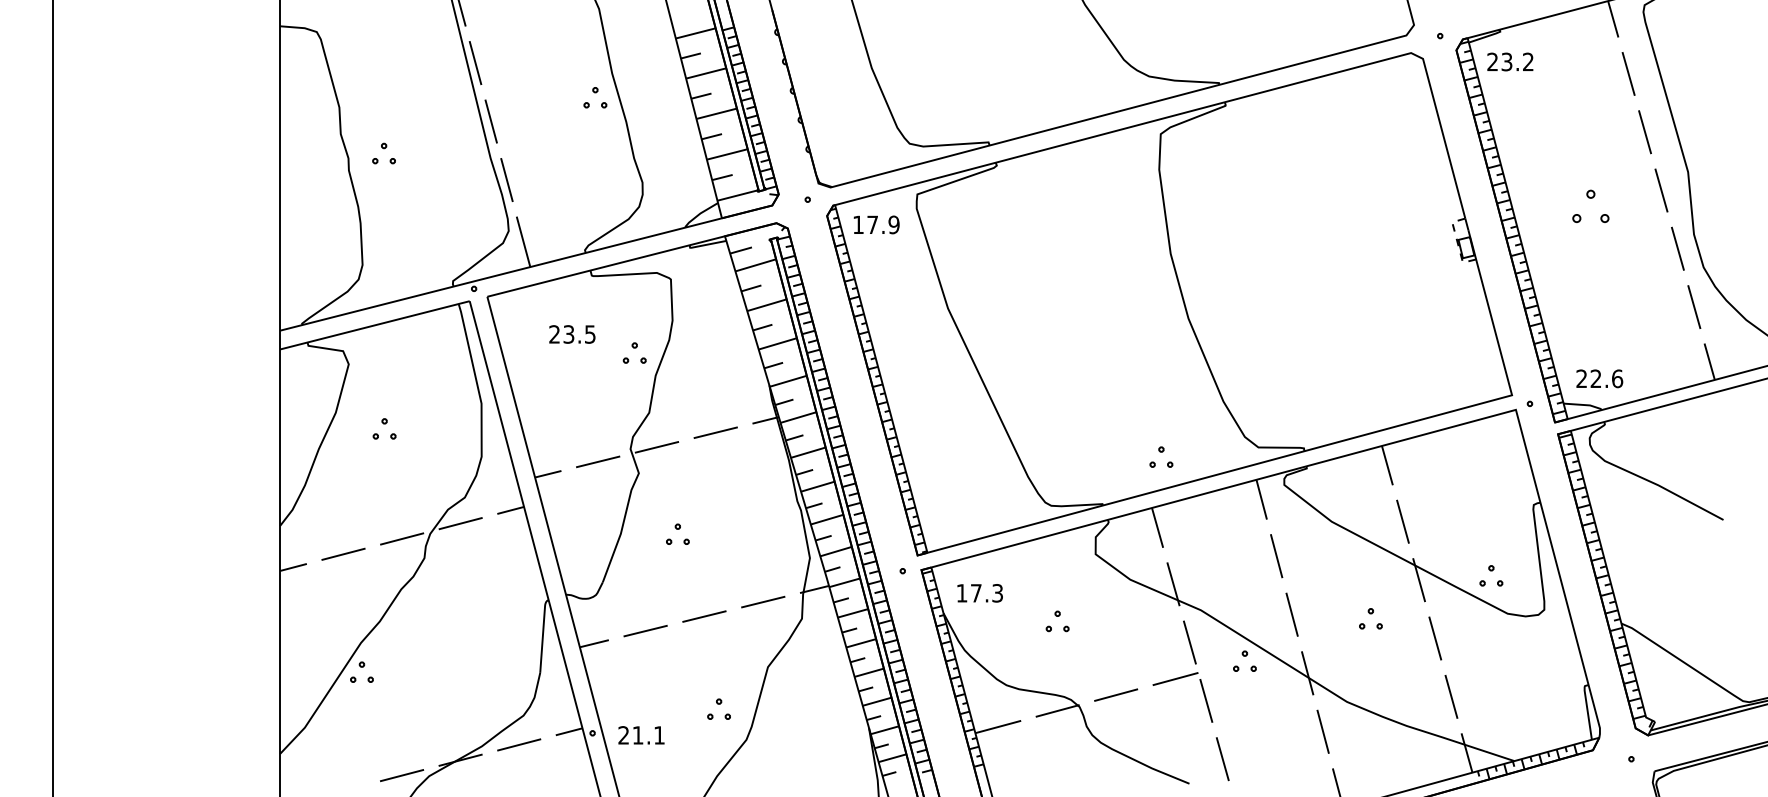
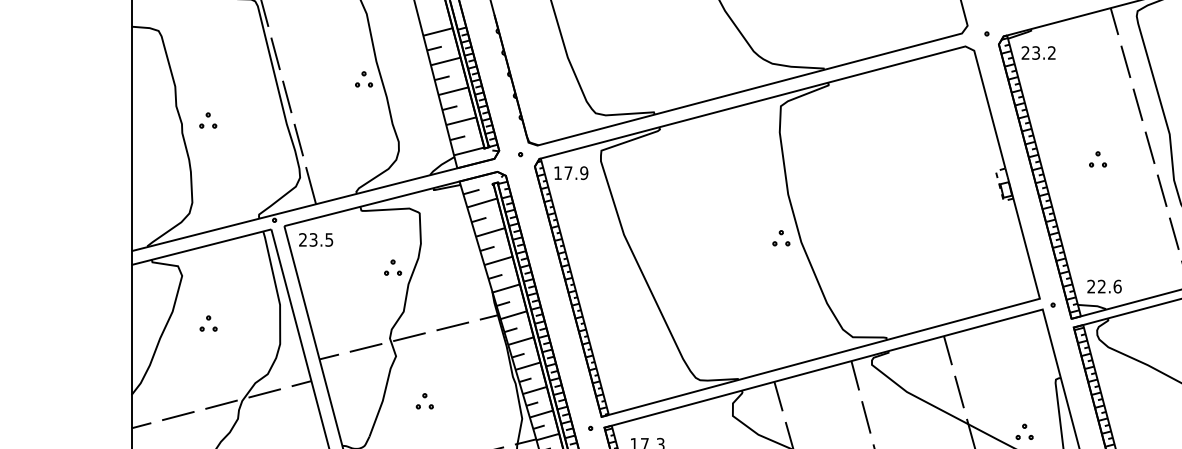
part: (1590, 205) -> (1097, 158), size x0.62
text: (572, 334) -> (316, 239), moved
part: (1161, 456) -> (781, 237), moved

